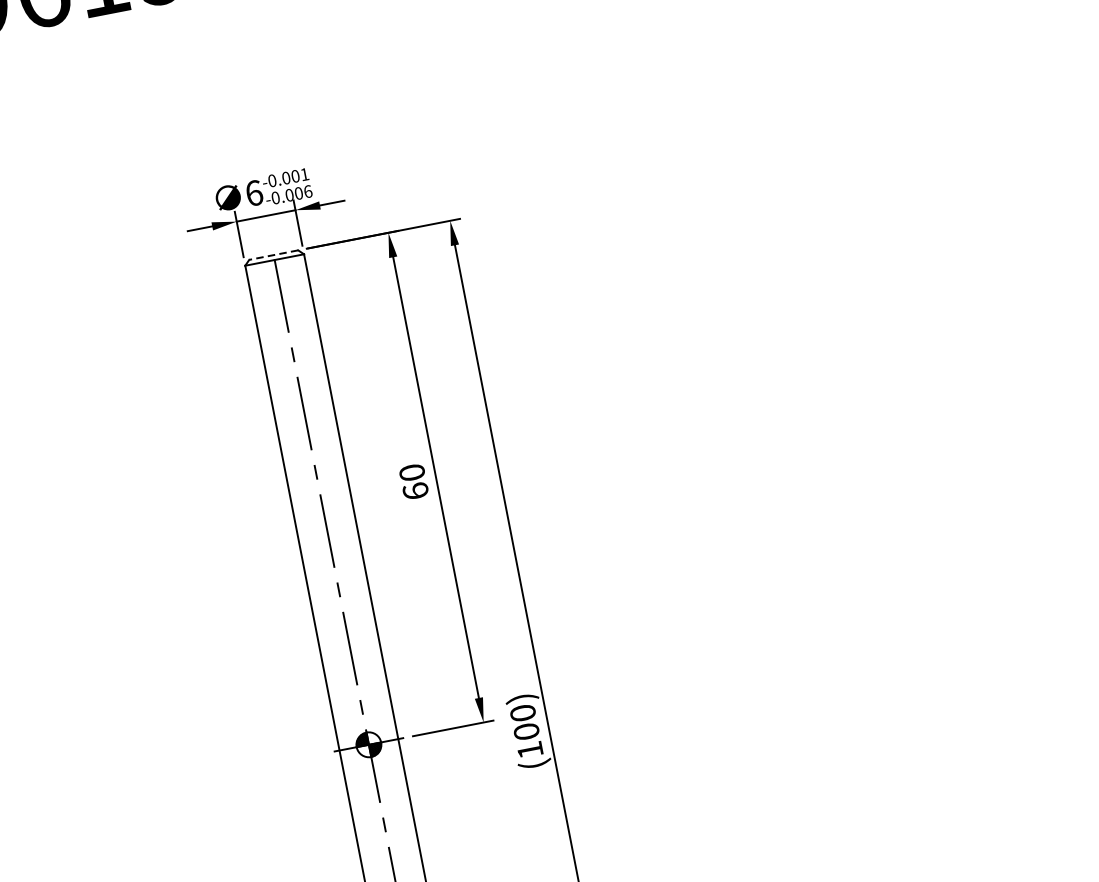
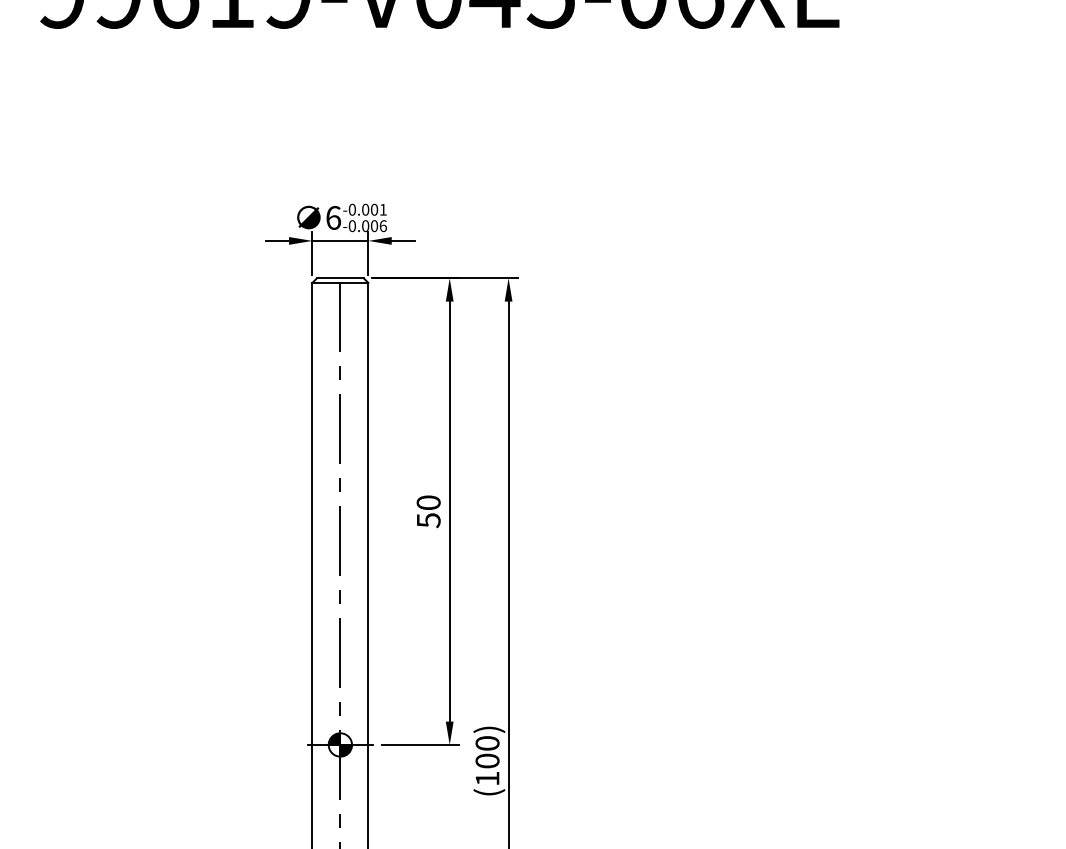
line: (272, 255) -> (339, 278), dashed -> solid
text: (415, 491) -> (428, 520), 60 -> 50

